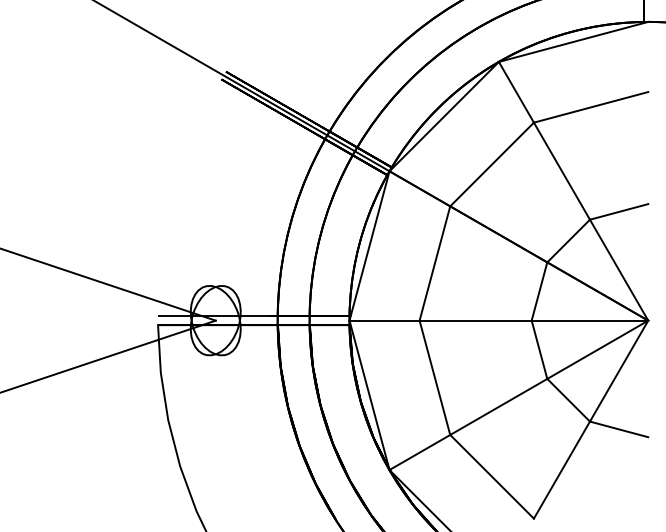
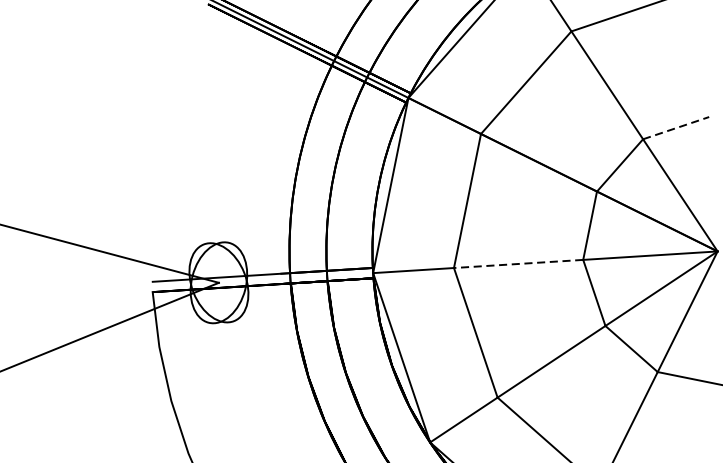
line: (619, 211) -> (676, 127), solid -> dashed
line: (475, 320) -> (518, 263), solid -> dashed

